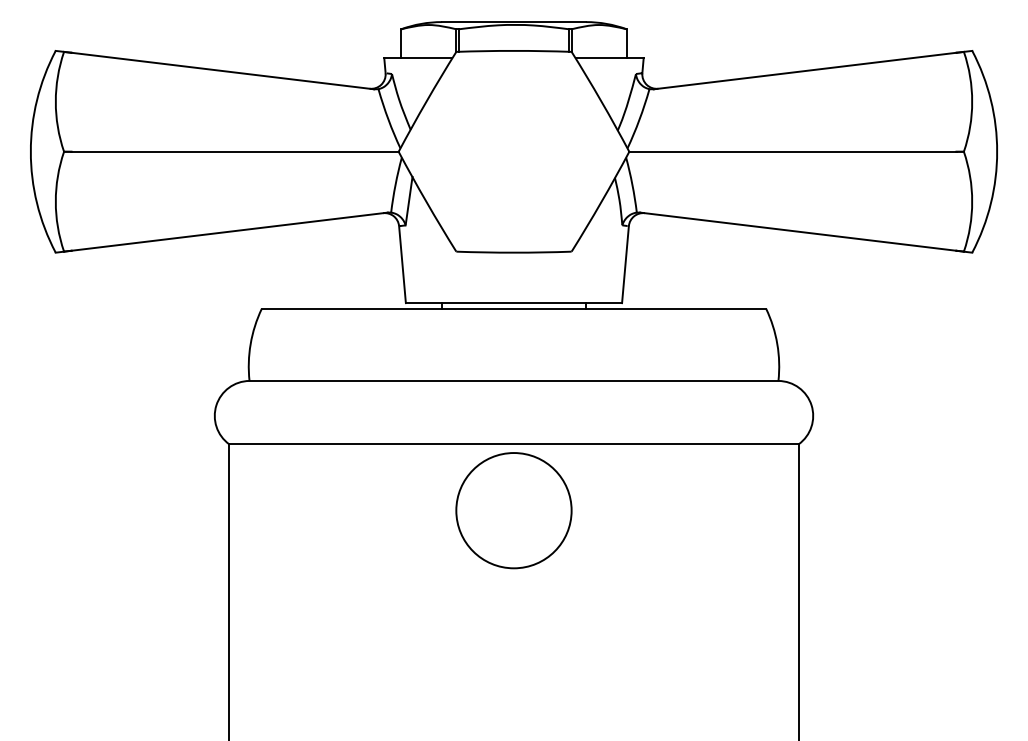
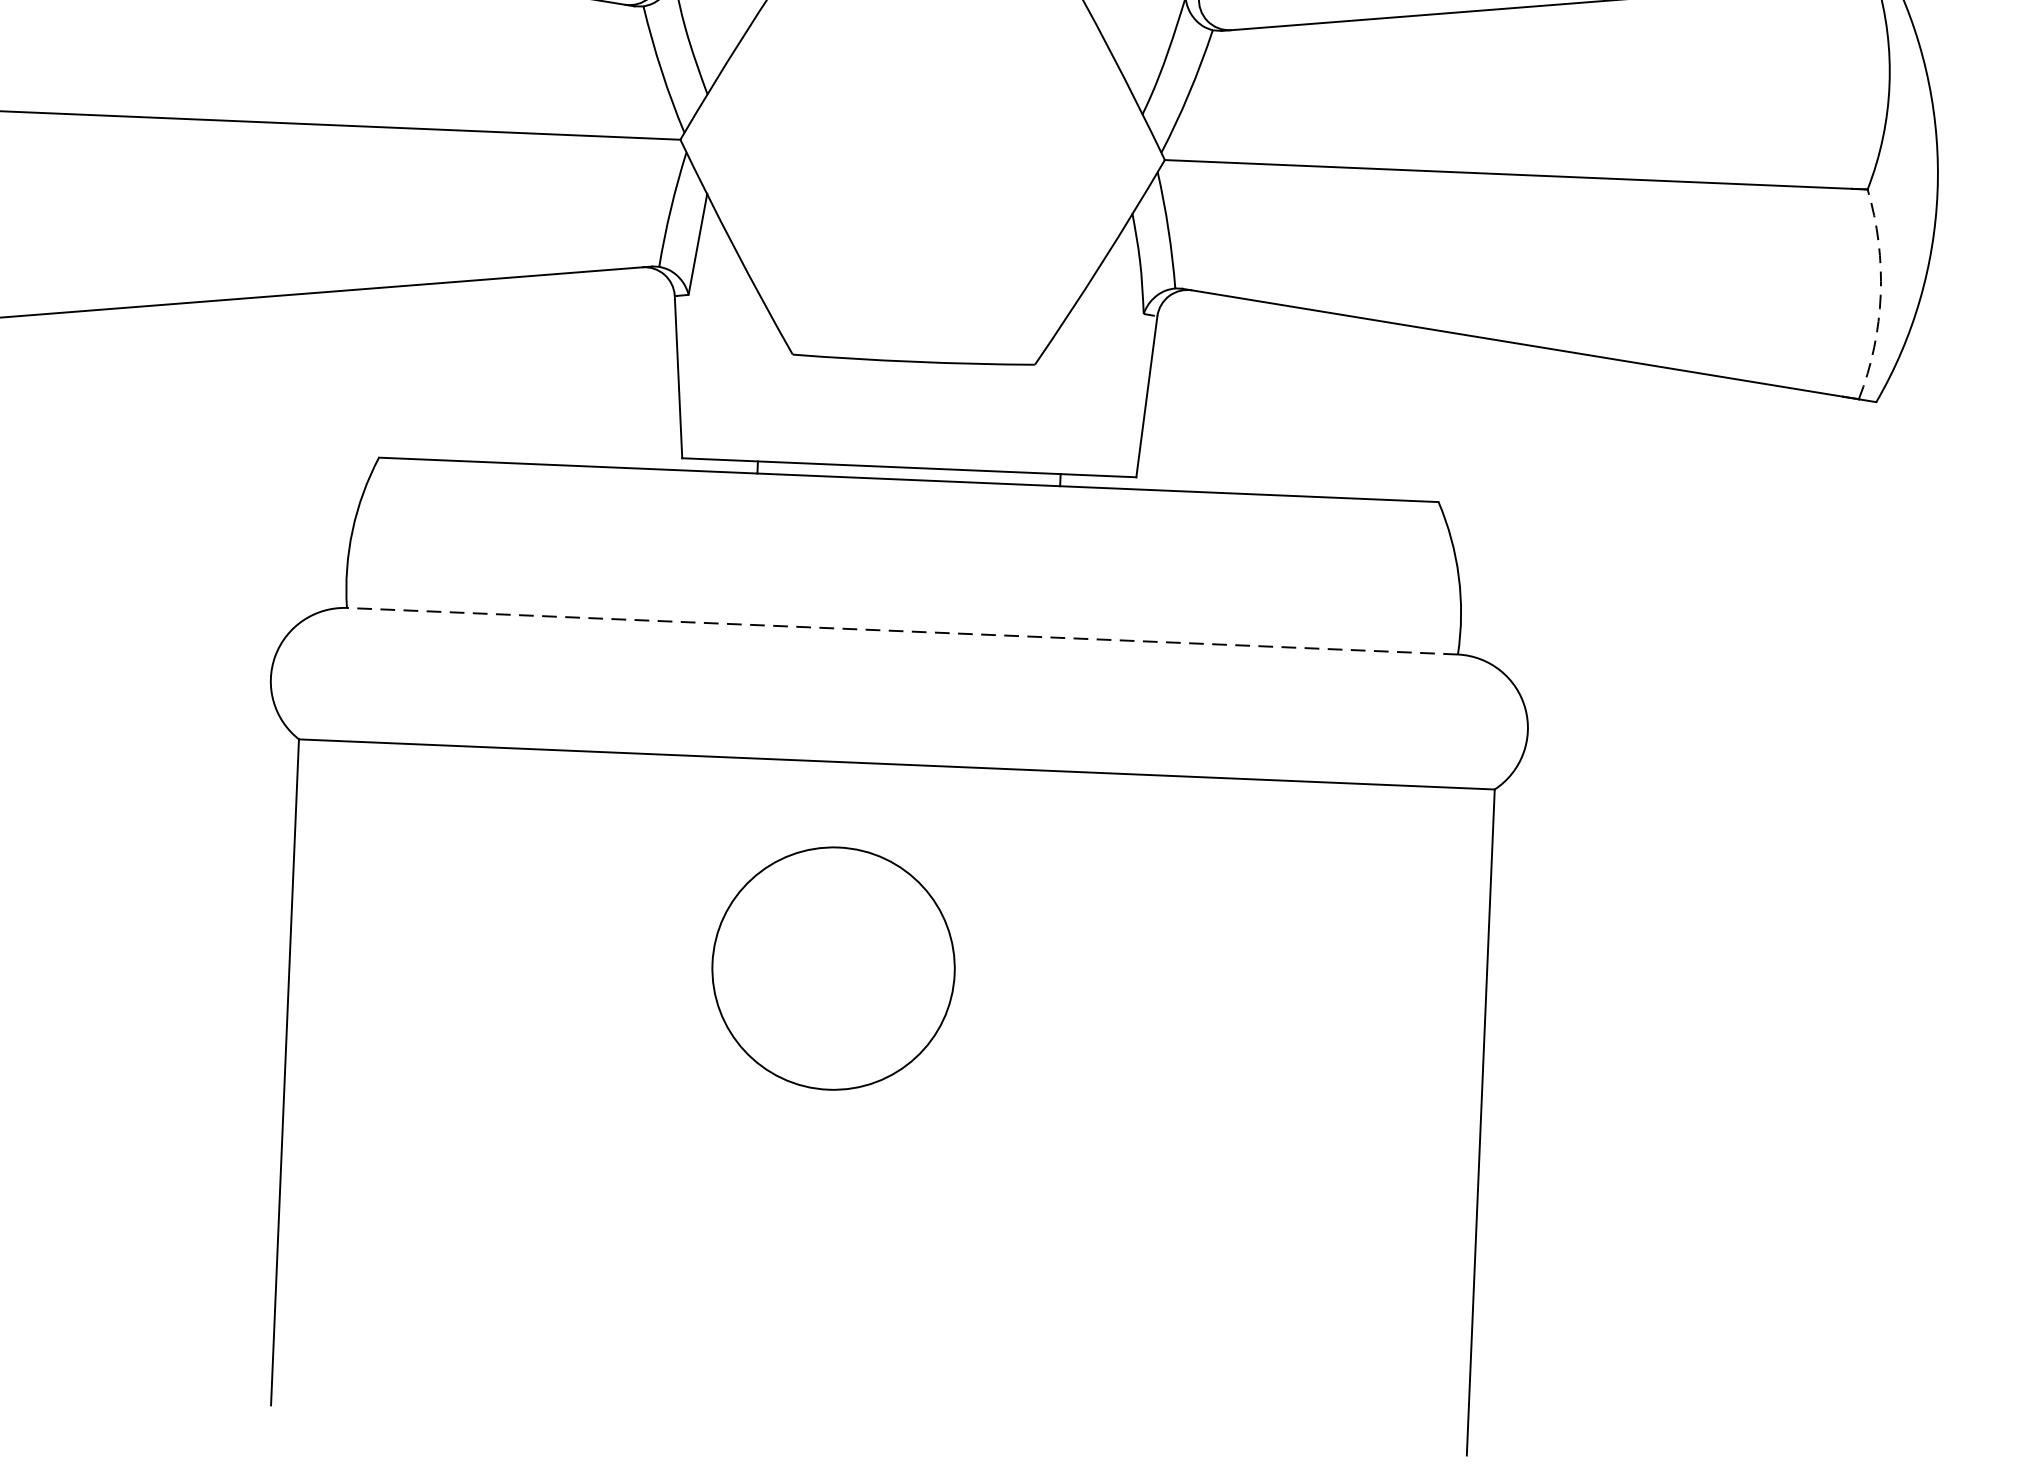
arc: (972, 201) -> (1881, 294), solid -> dashed
line: (513, 380) -> (901, 630), solid -> dashed
circle: (513, 510) -> (832, 968), moved

